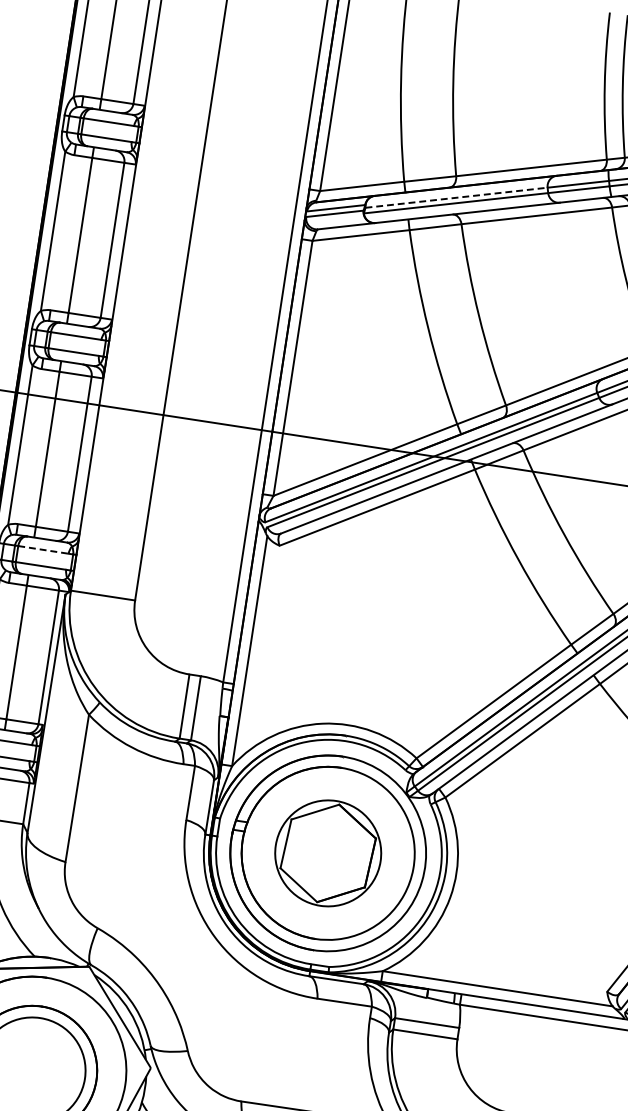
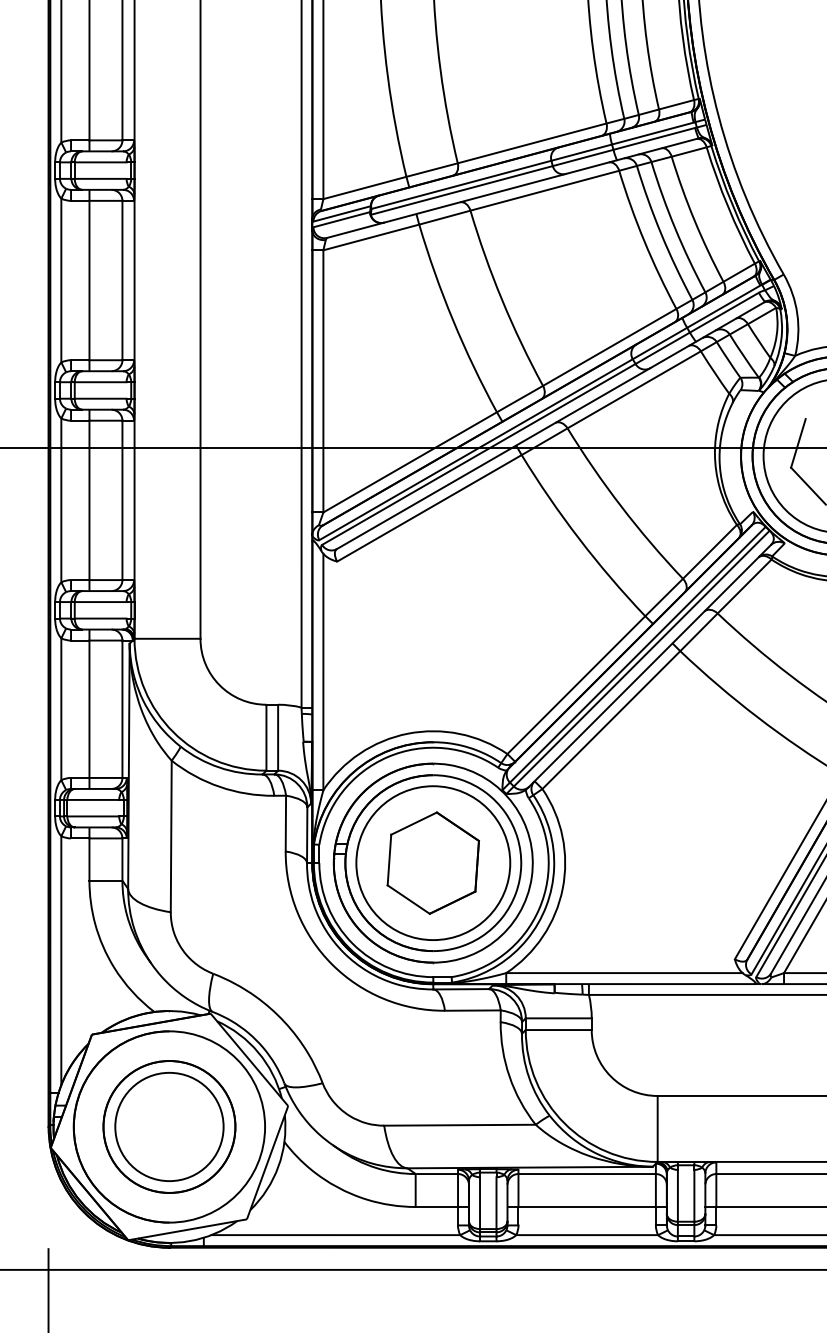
line: (456, 197) -> (461, 184), dashed -> solid
line: (43, 550) -> (100, 602), dashed -> solid
circle: (328, 853) -> (433, 863), size x1.43

